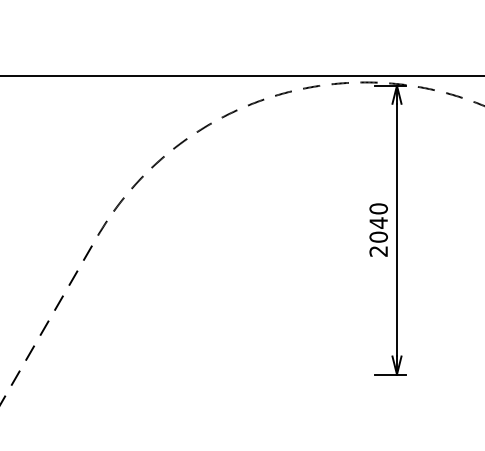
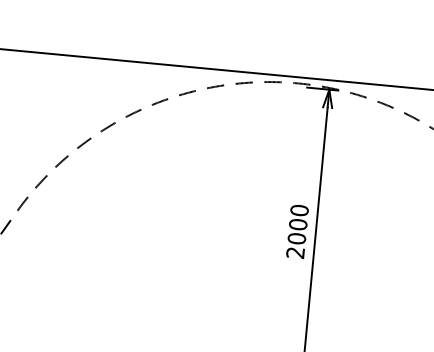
text: (378, 222) -> (298, 224), 2040 -> 2000

